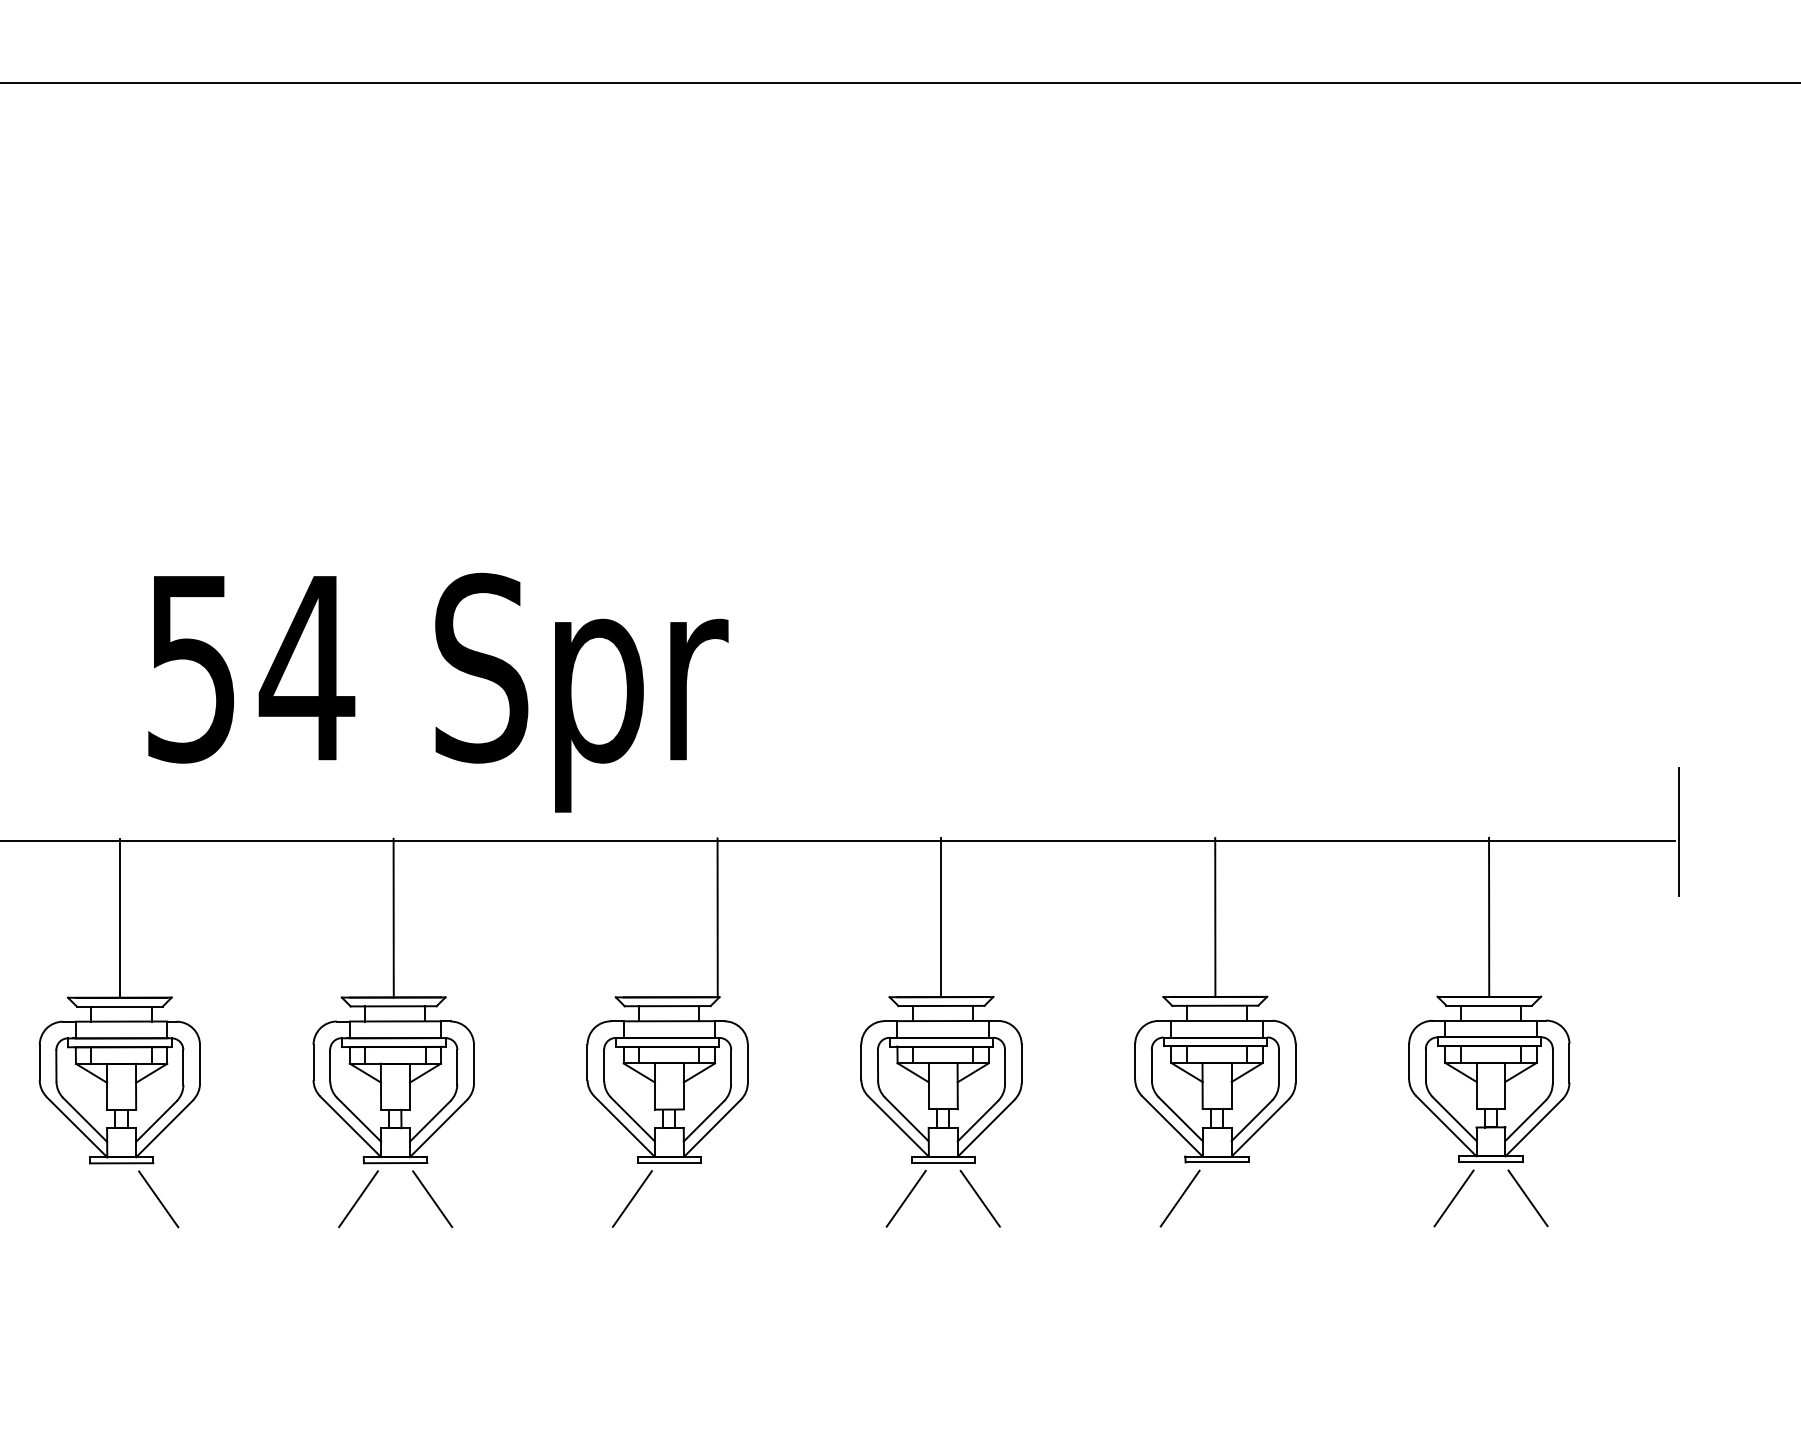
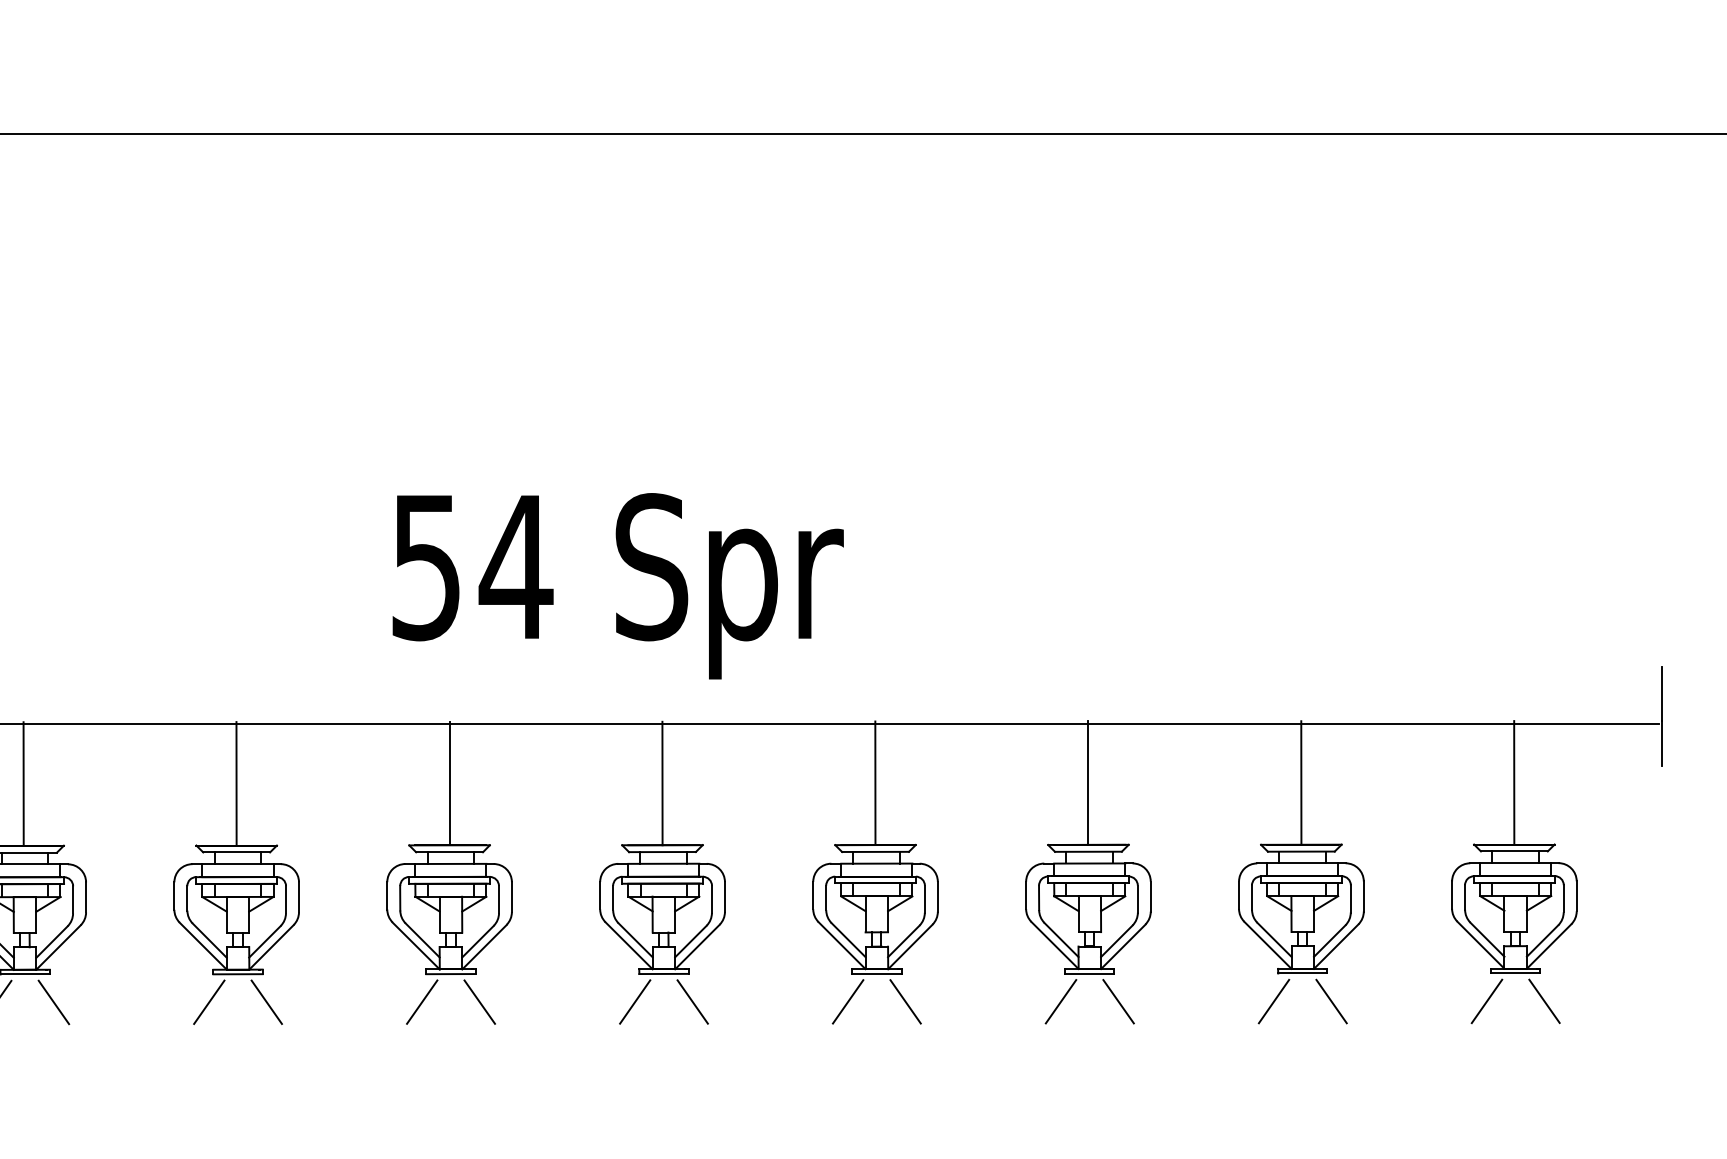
text: (437, 693) -> (617, 586), moved
line: (717, 916) -> (875, 782), moved
line: (85, 1198) -> (422, 1001), added
line: (706, 1198) -> (905, 1001), added
line: (1254, 1198) -> (1331, 1001), added

